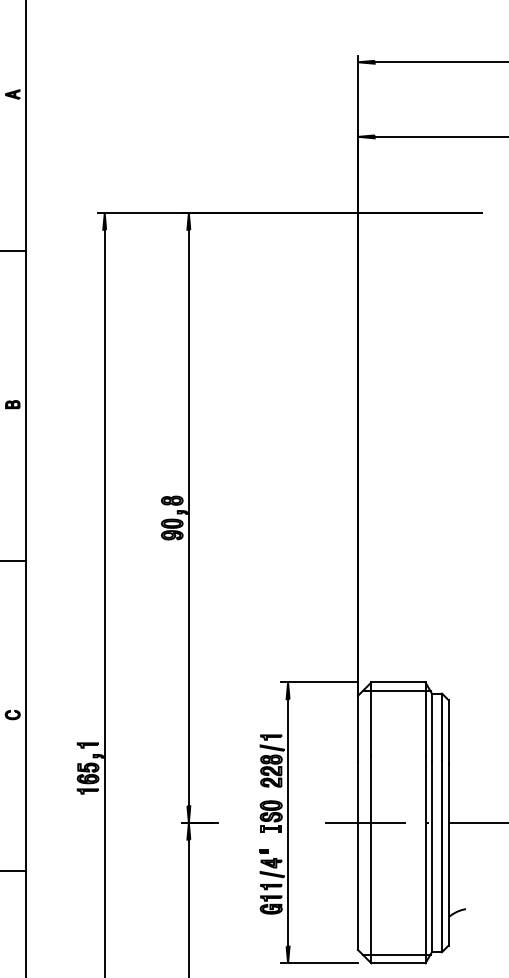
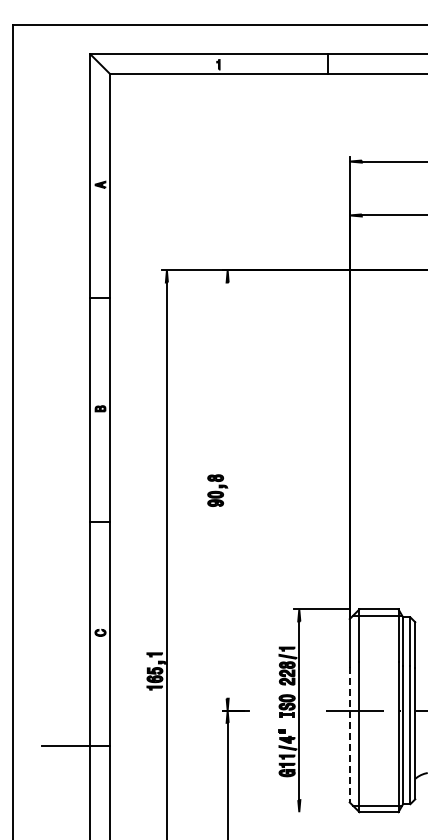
line: (188, 517) -> (227, 490), removed
line: (357, 855) -> (349, 734), solid -> dashed
line: (318, 963) -> (321, 812), removed

